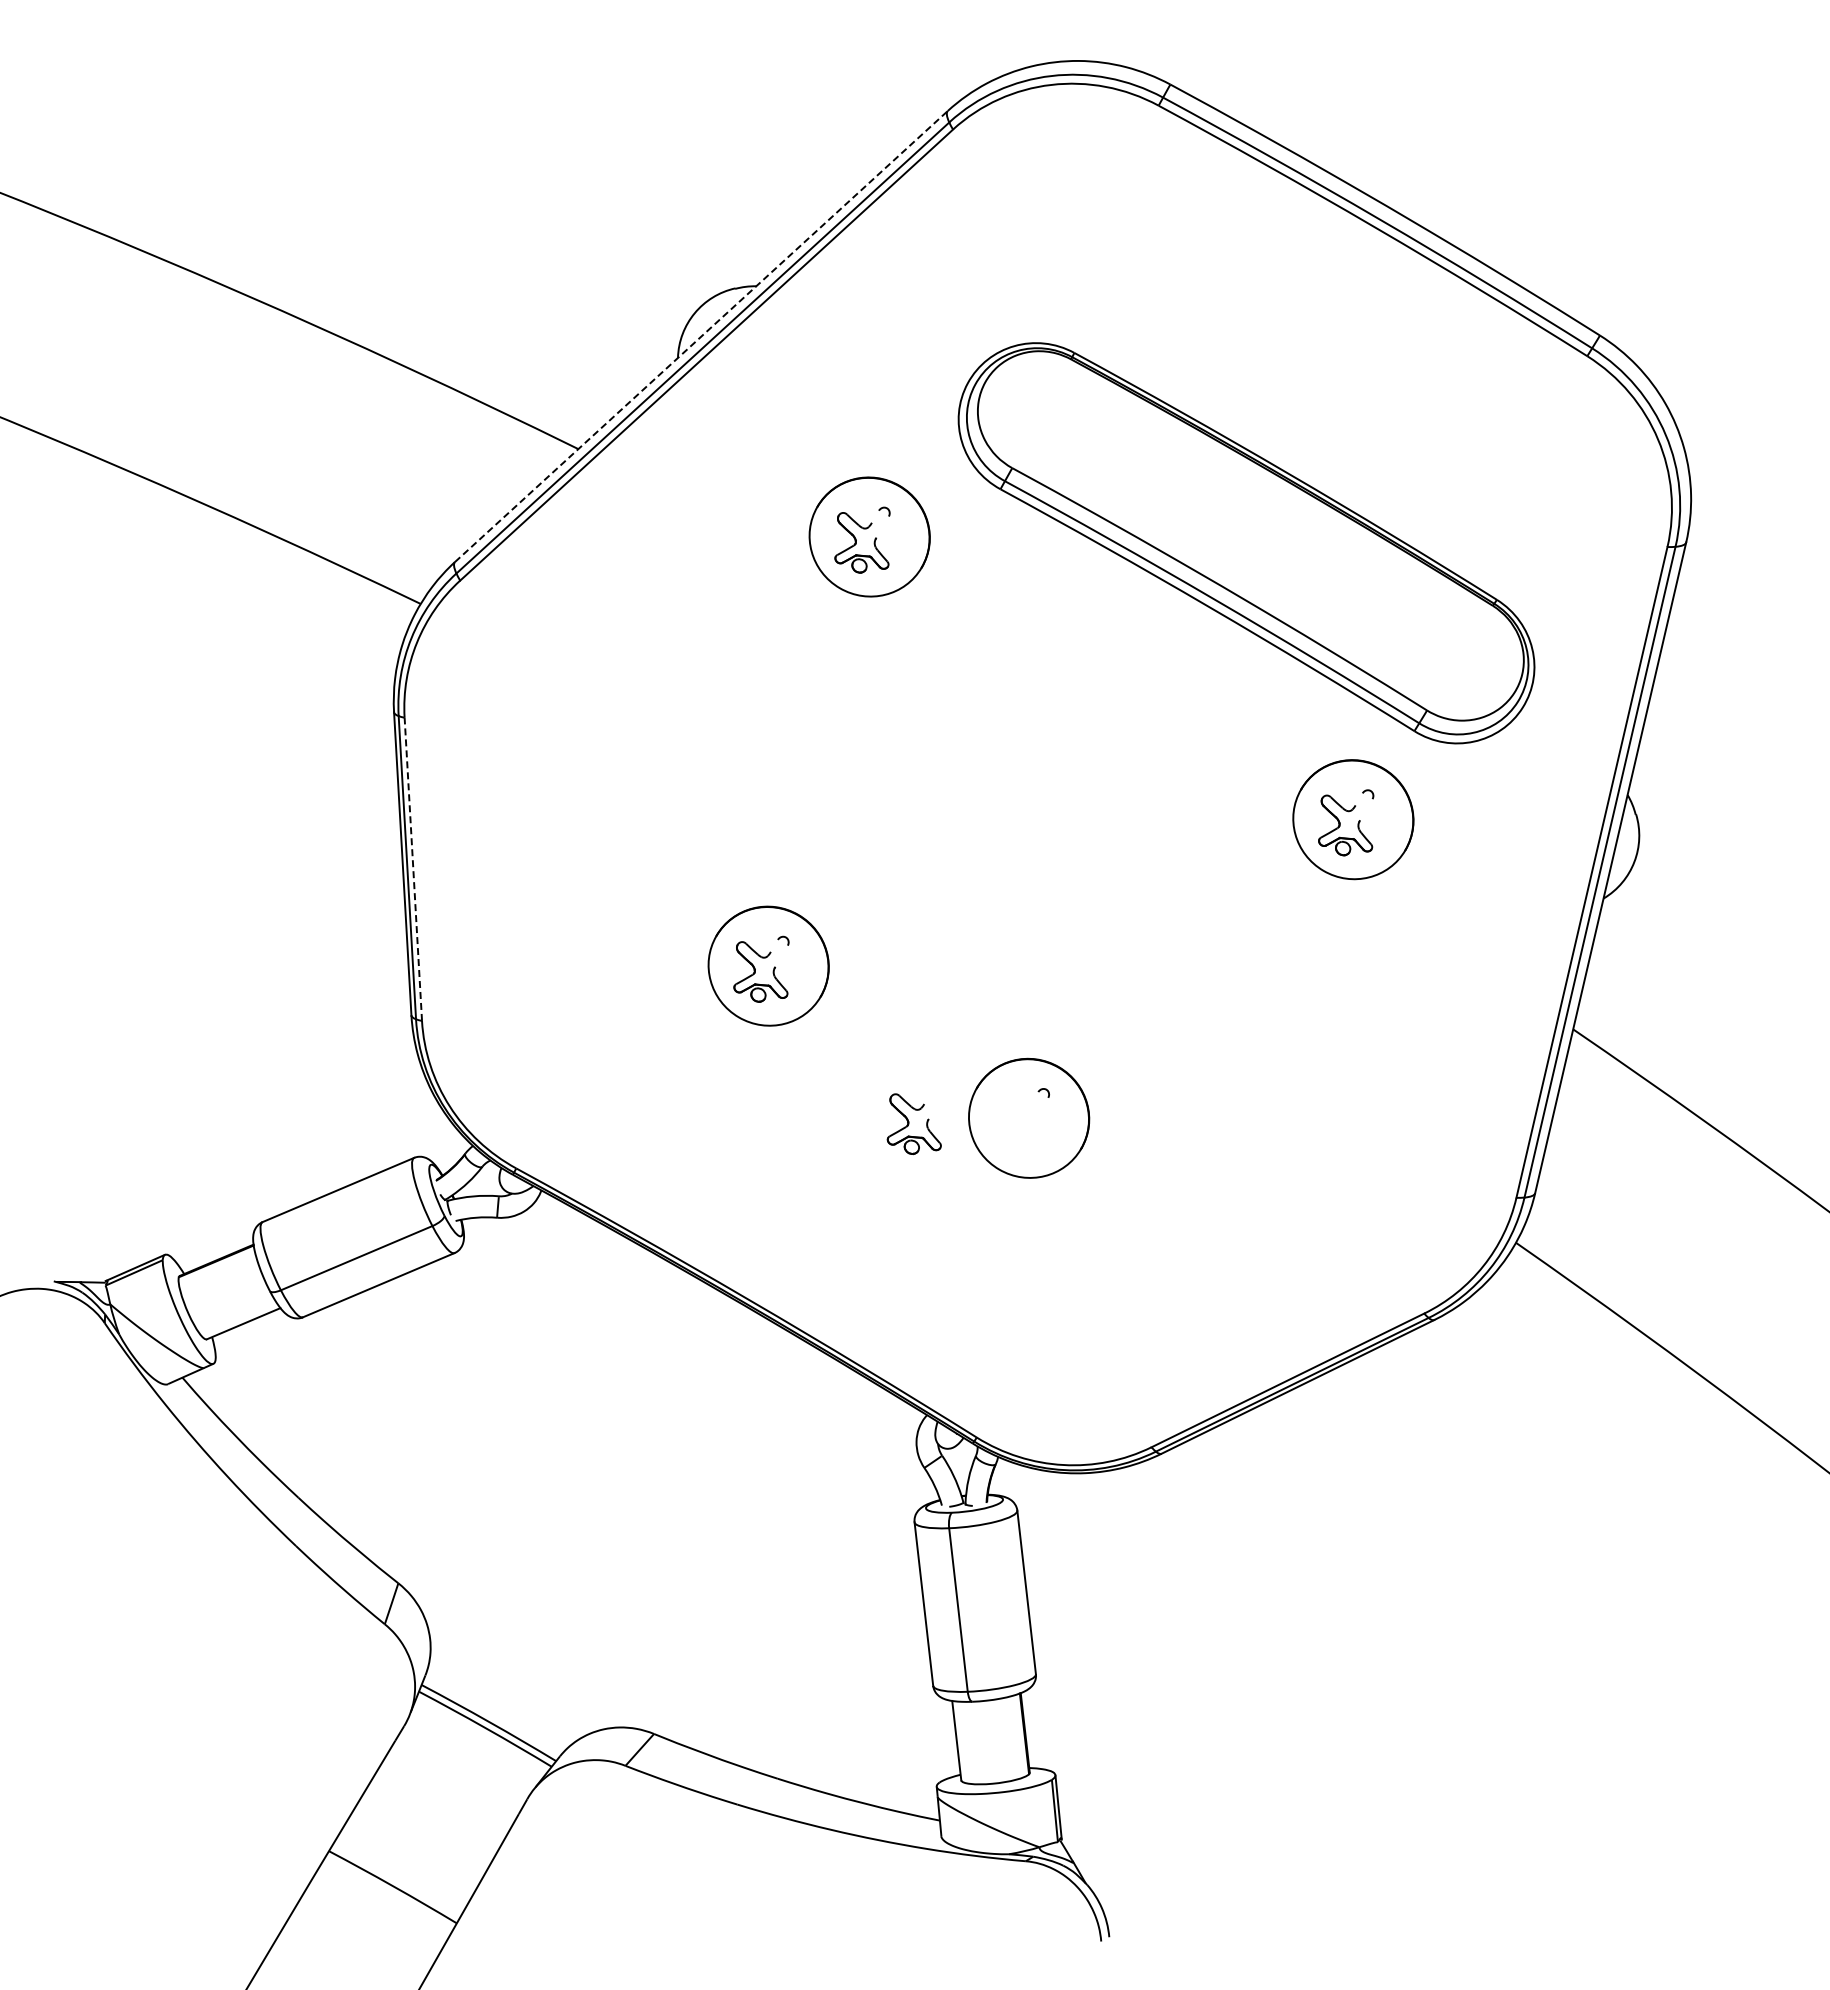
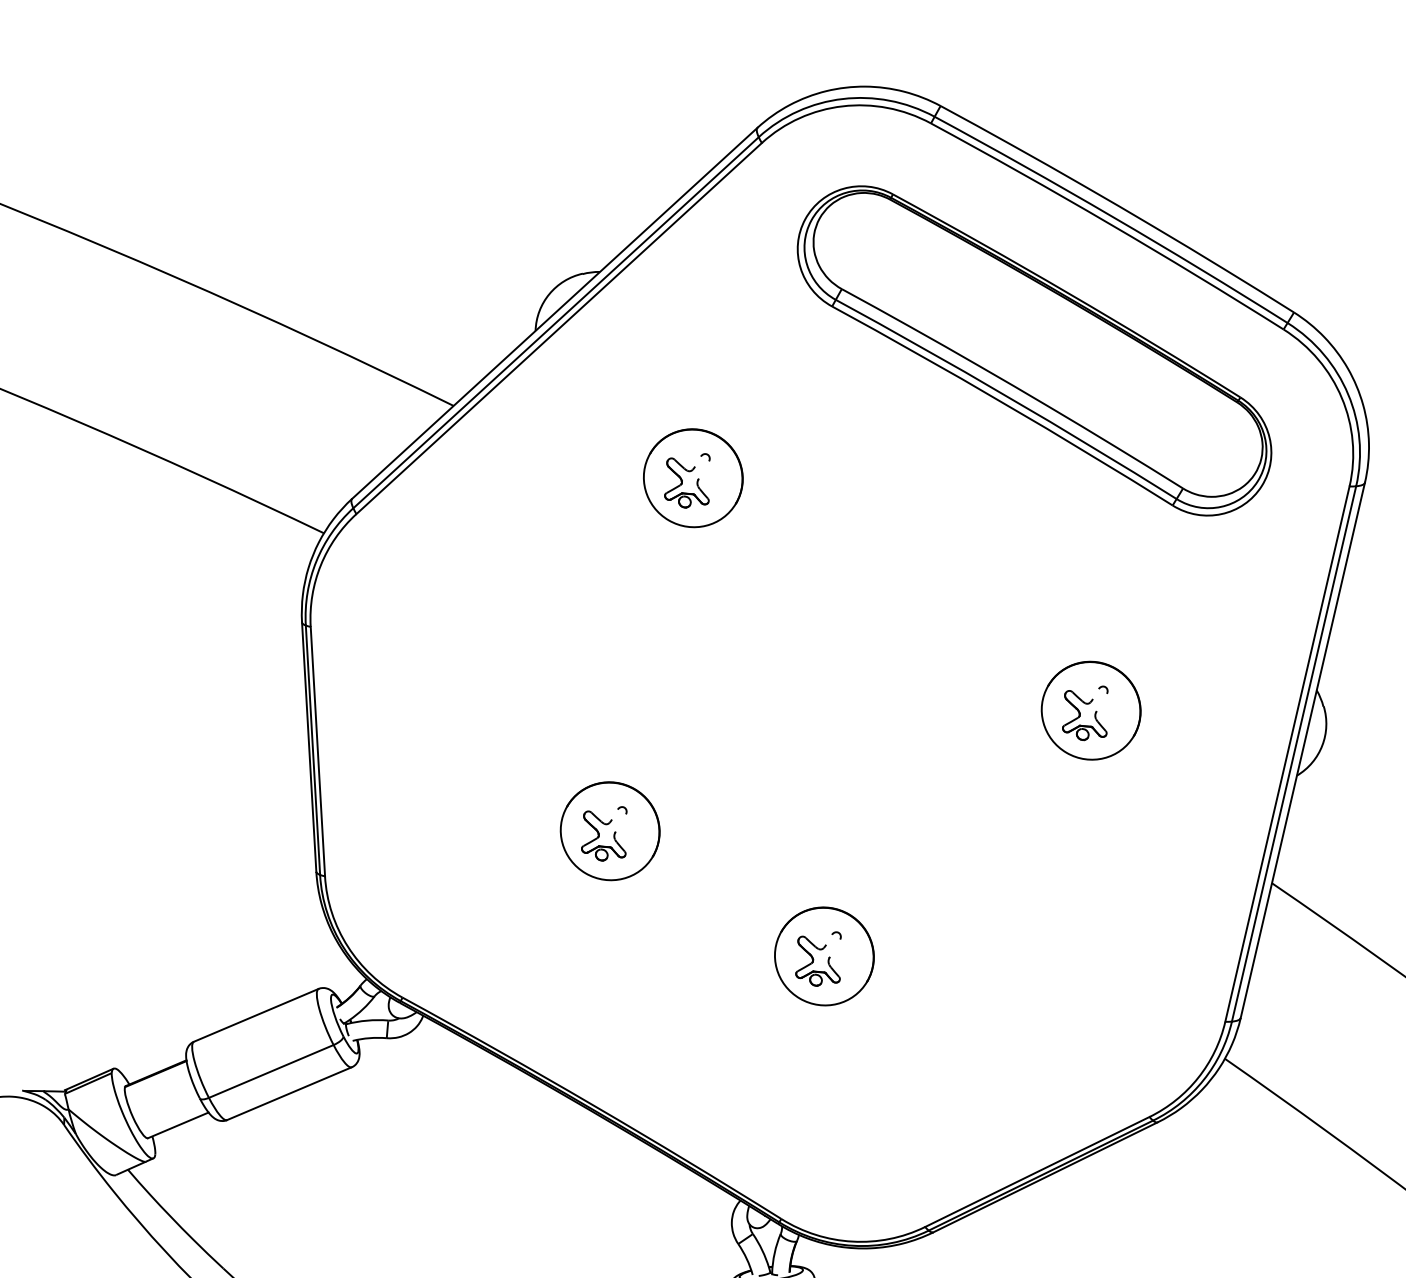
line: (701, 336) -> (554, 313), dashed -> solid
part: (1246, 543) -> (1034, 351), moved
line: (413, 869) -> (318, 751), dashed -> solid
part: (913, 1124) -> (817, 961), moved

